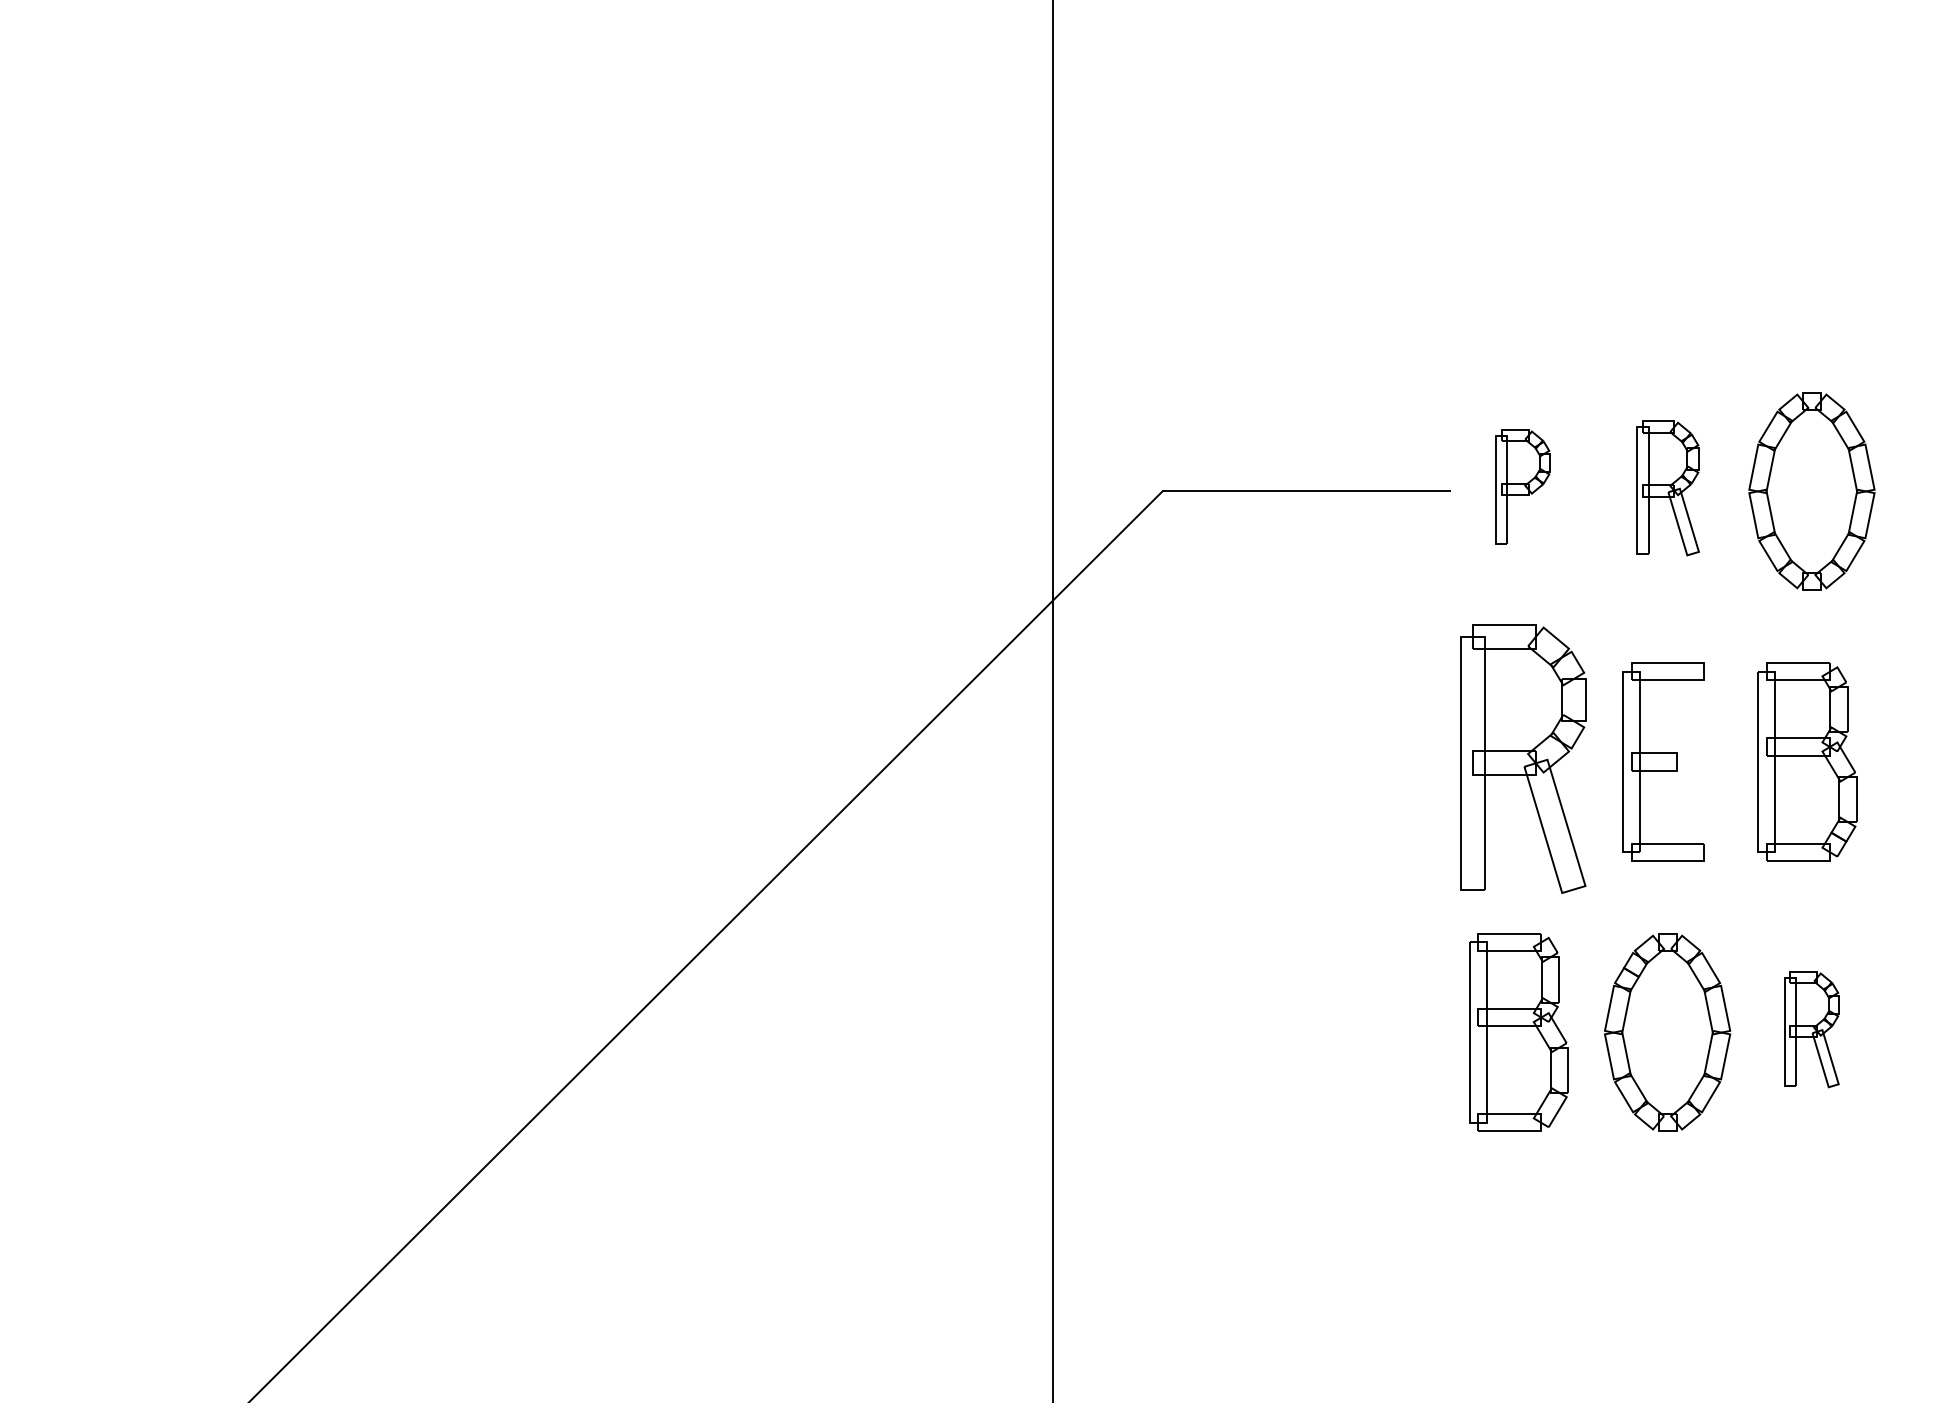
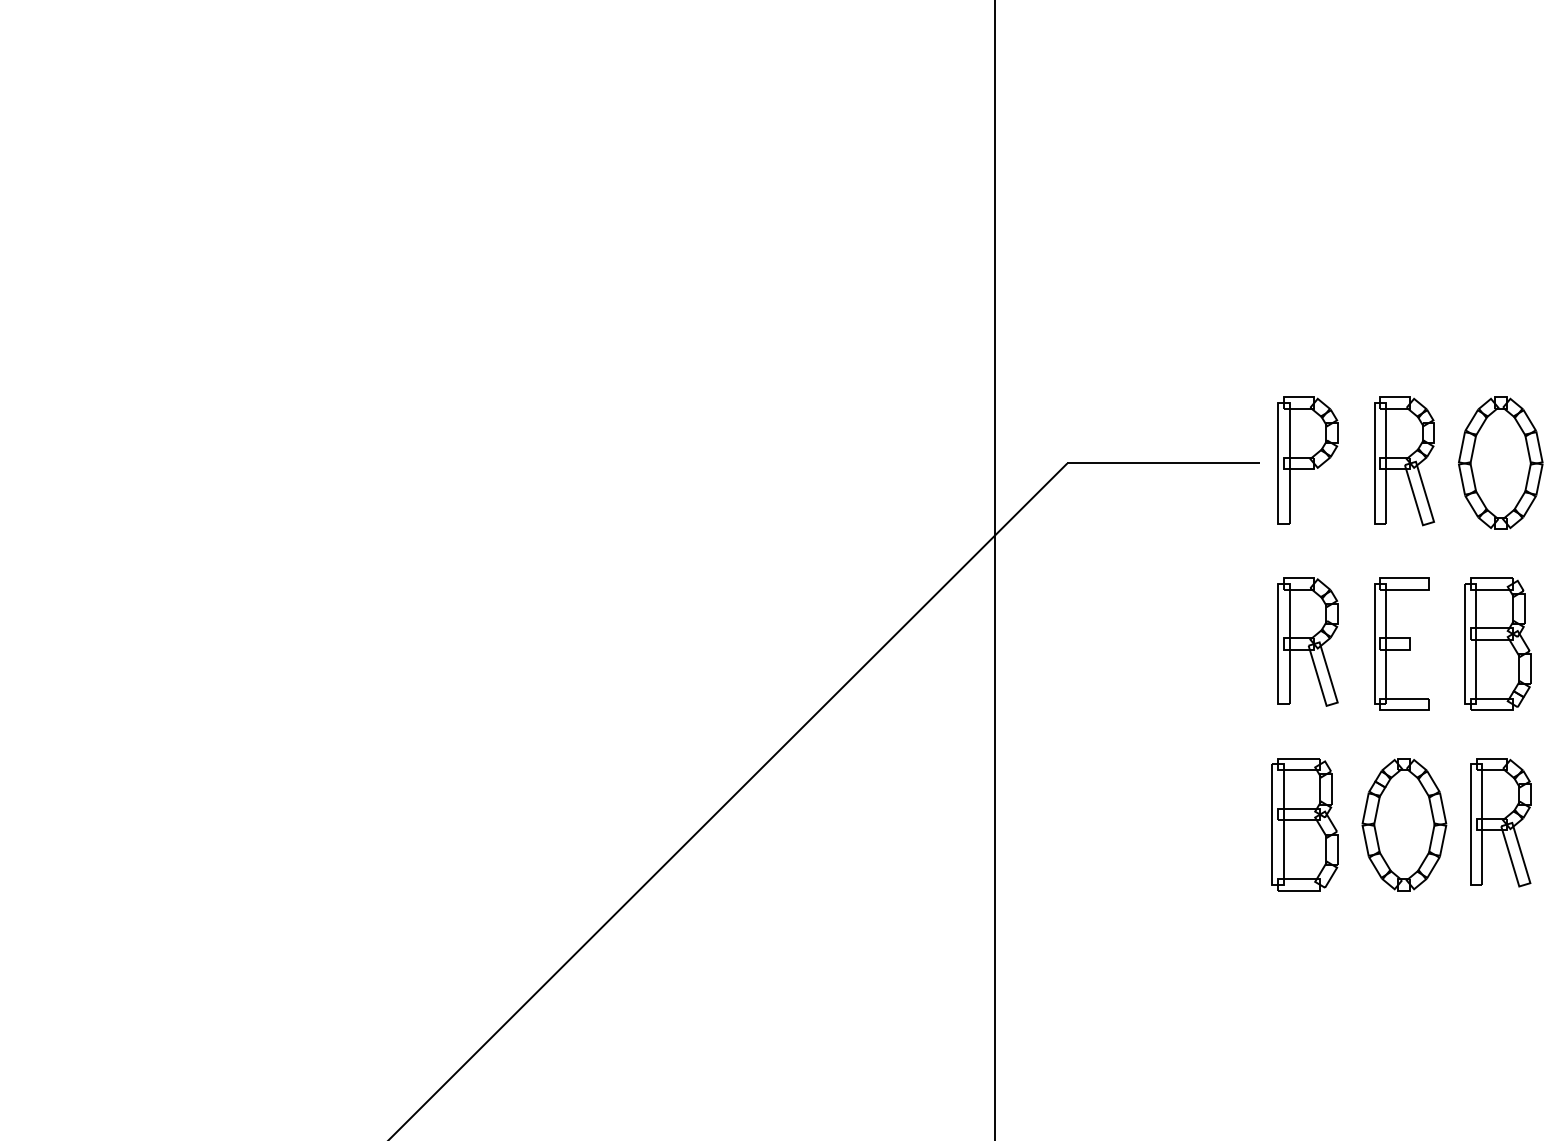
part: (1522, 487) -> (1307, 460), size x1.67
part: (1667, 488) -> (1404, 461), size x1.43
part: (1522, 758) -> (1307, 641), size x0.71
part: (1811, 1029) -> (1500, 822), size x1.67

